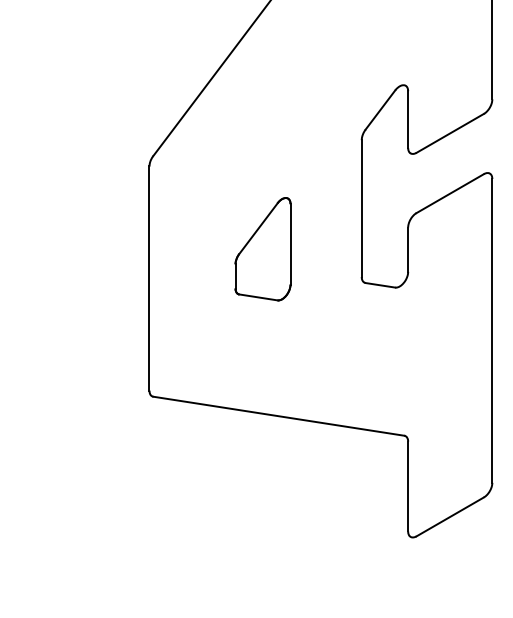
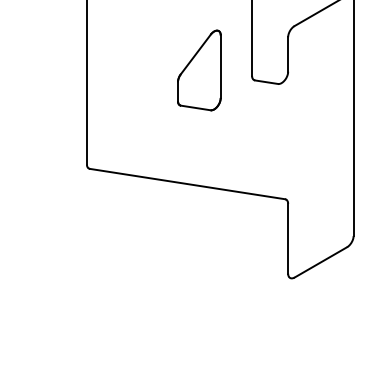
part: (262, 249) -> (198, 70), moved

